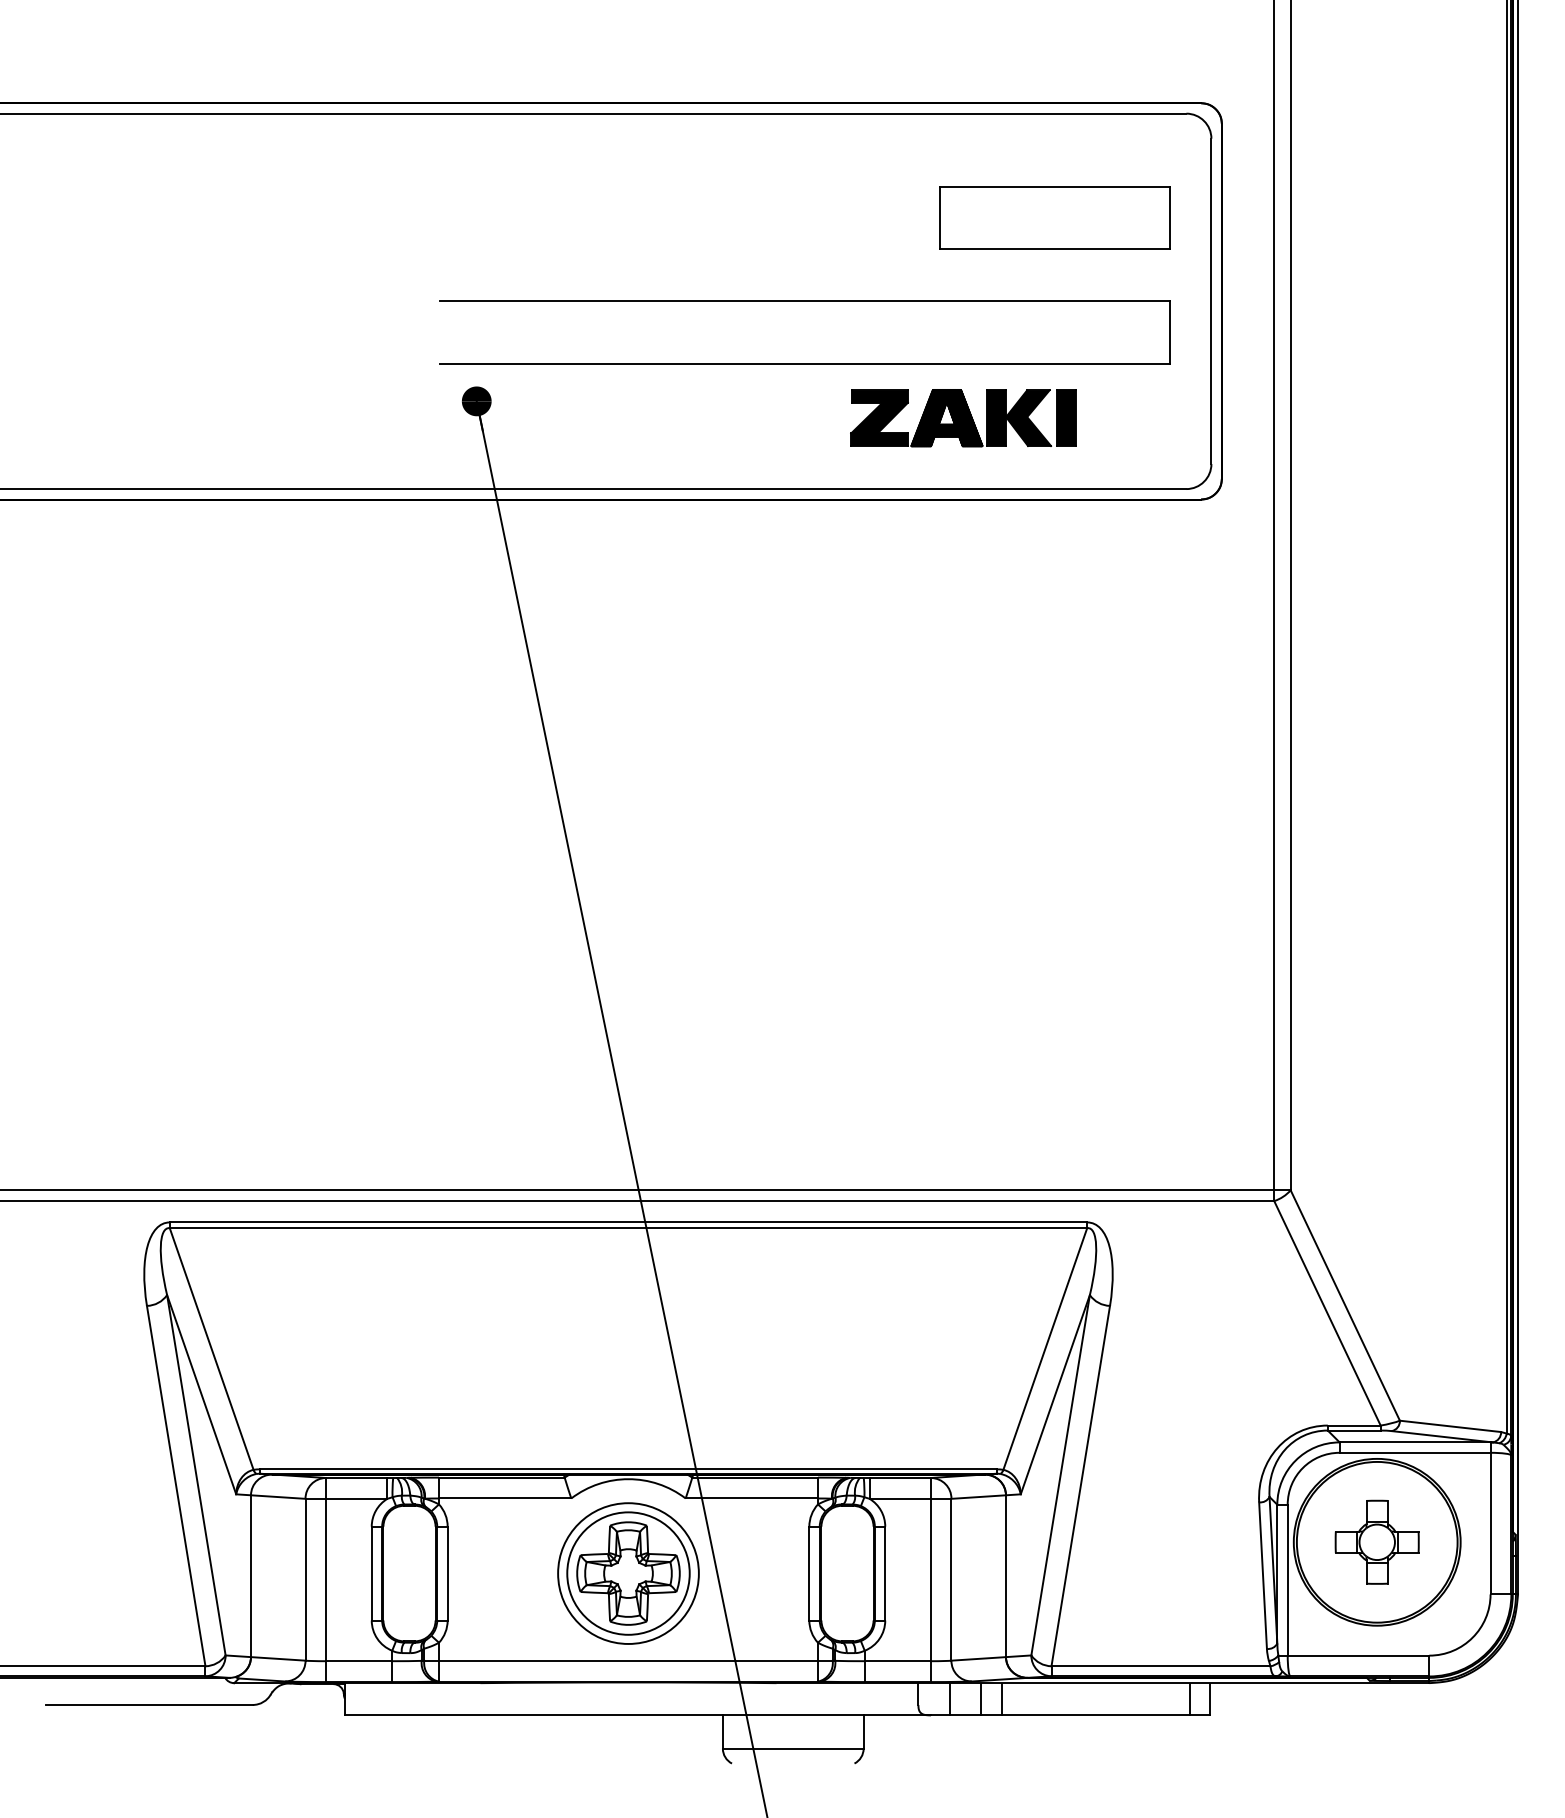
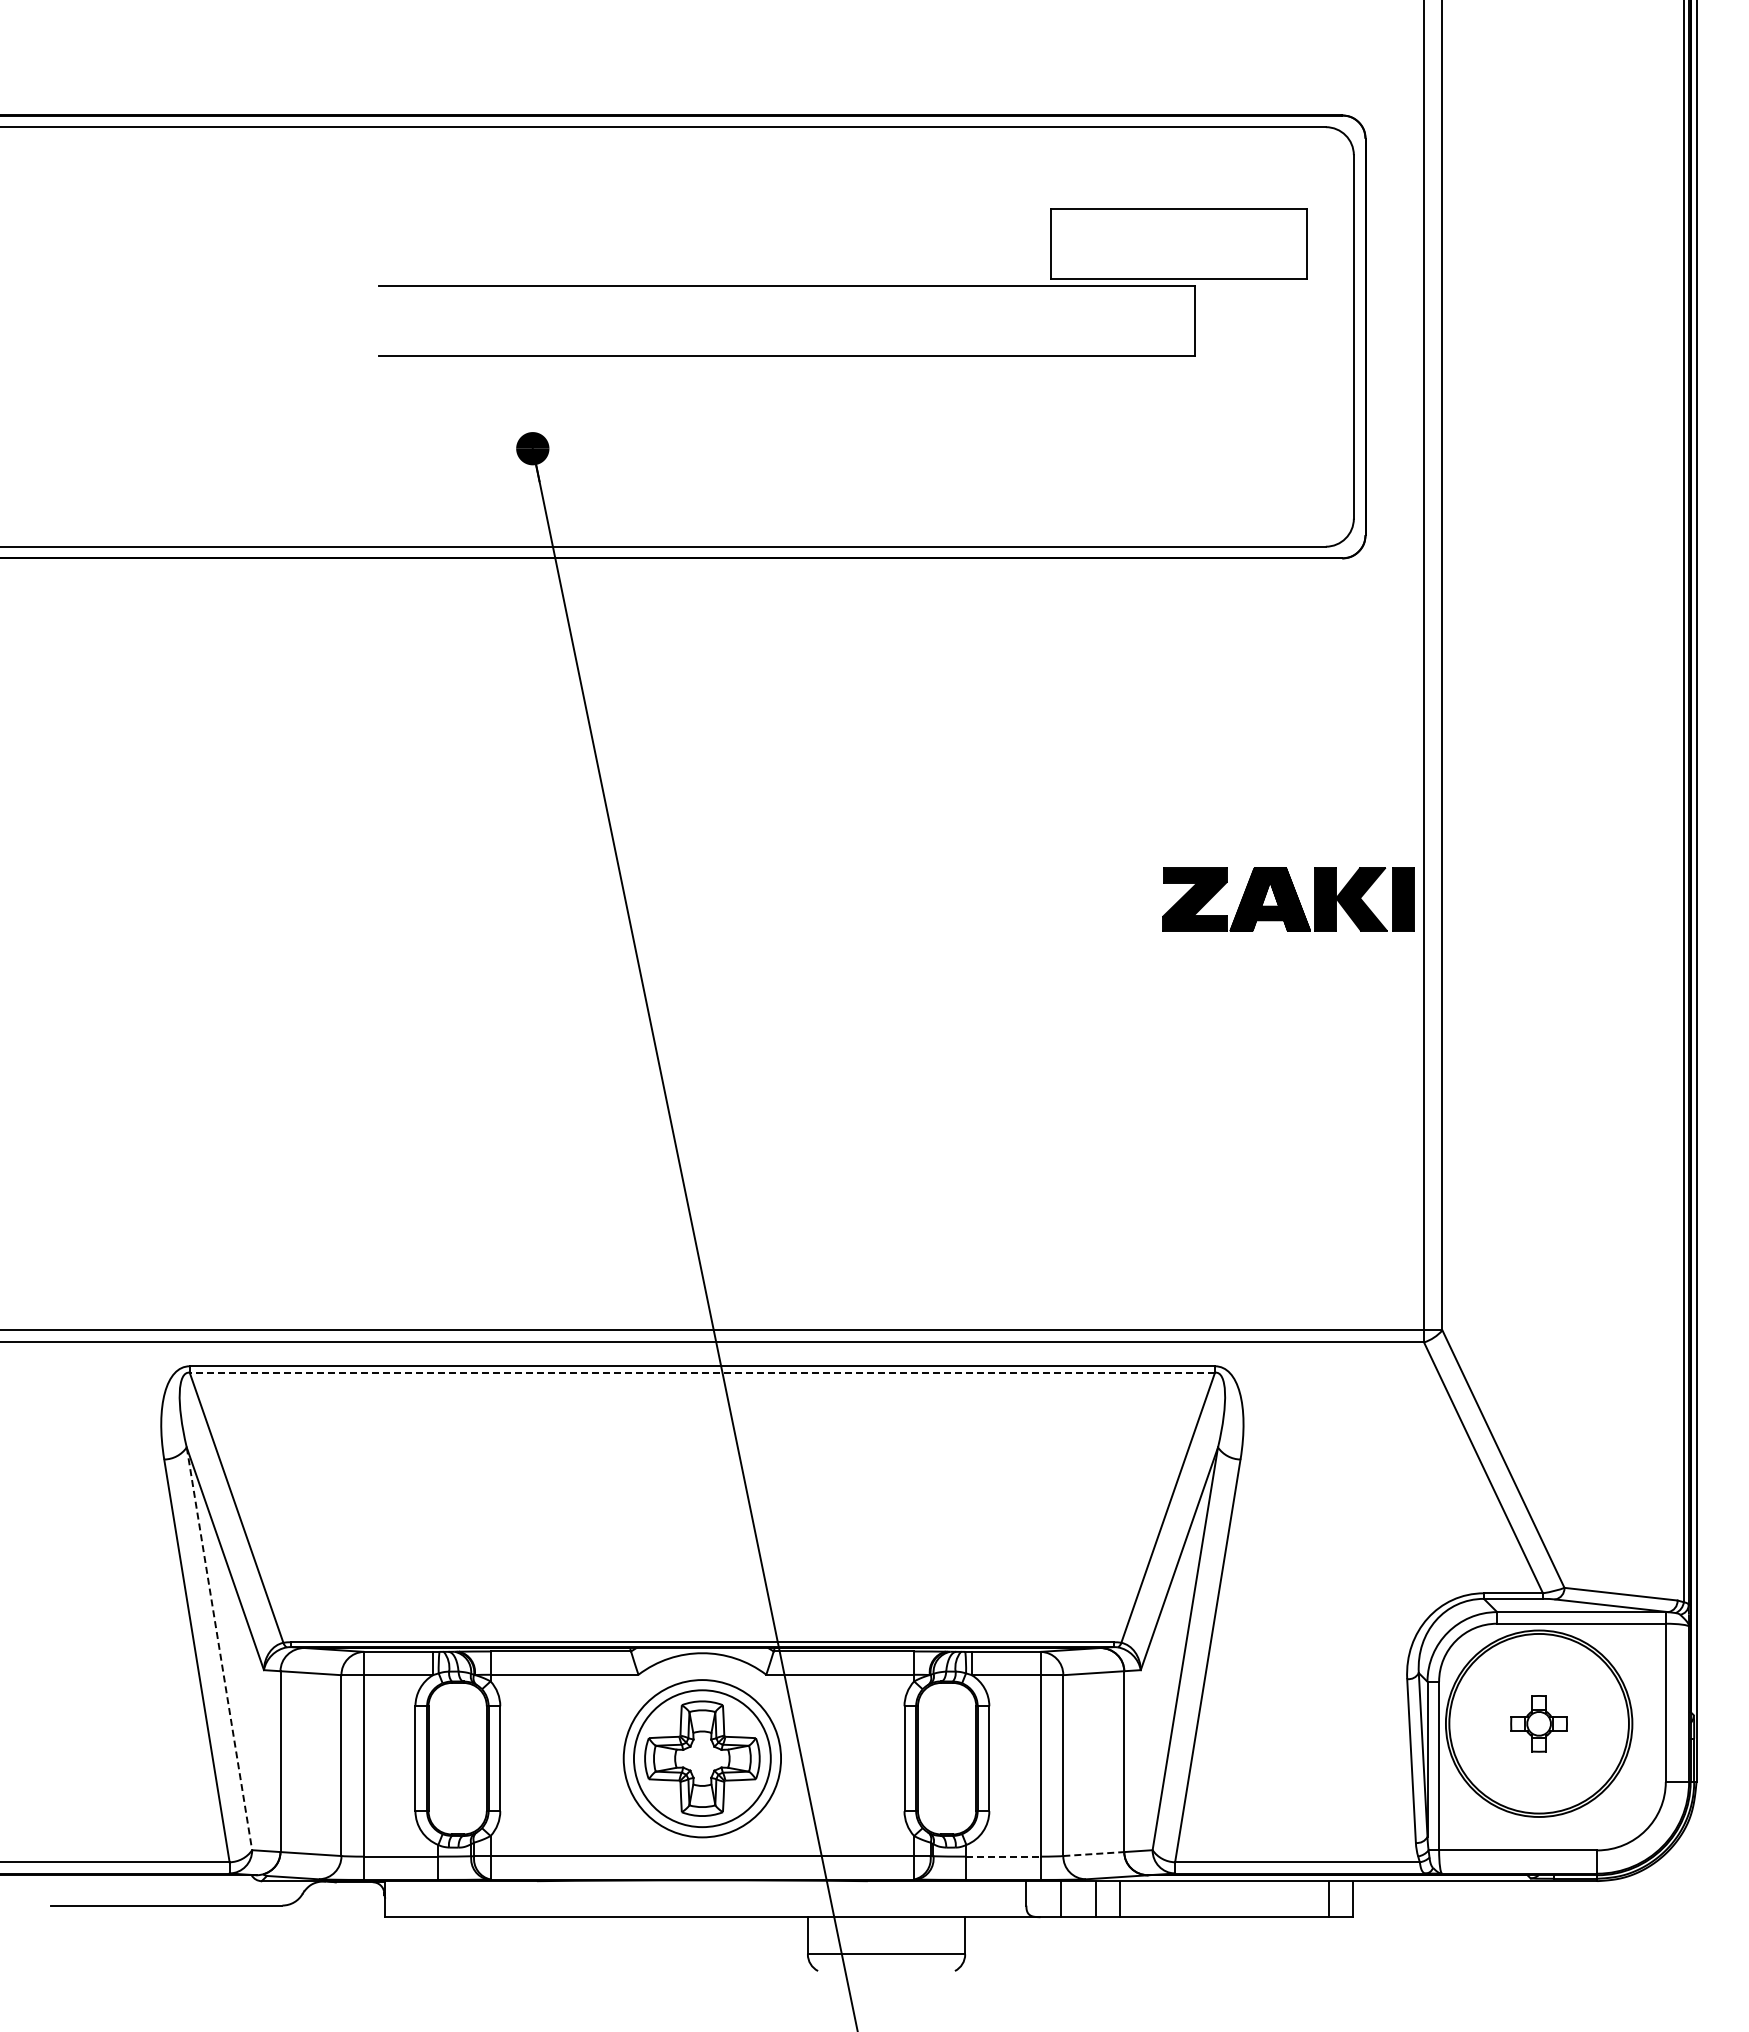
part: (803, 301) -> (786, 286), moved
part: (963, 418) -> (1288, 899), moved
line: (628, 1227) -> (702, 1372), solid -> dashed
line: (196, 1475) -> (219, 1649), solid -> dashed
part: (1376, 1542) -> (1538, 1723), size x0.6
line: (978, 1659) -> (1093, 1854), solid -> dashed
line: (898, 1661) -> (1004, 1856), solid -> dashed

